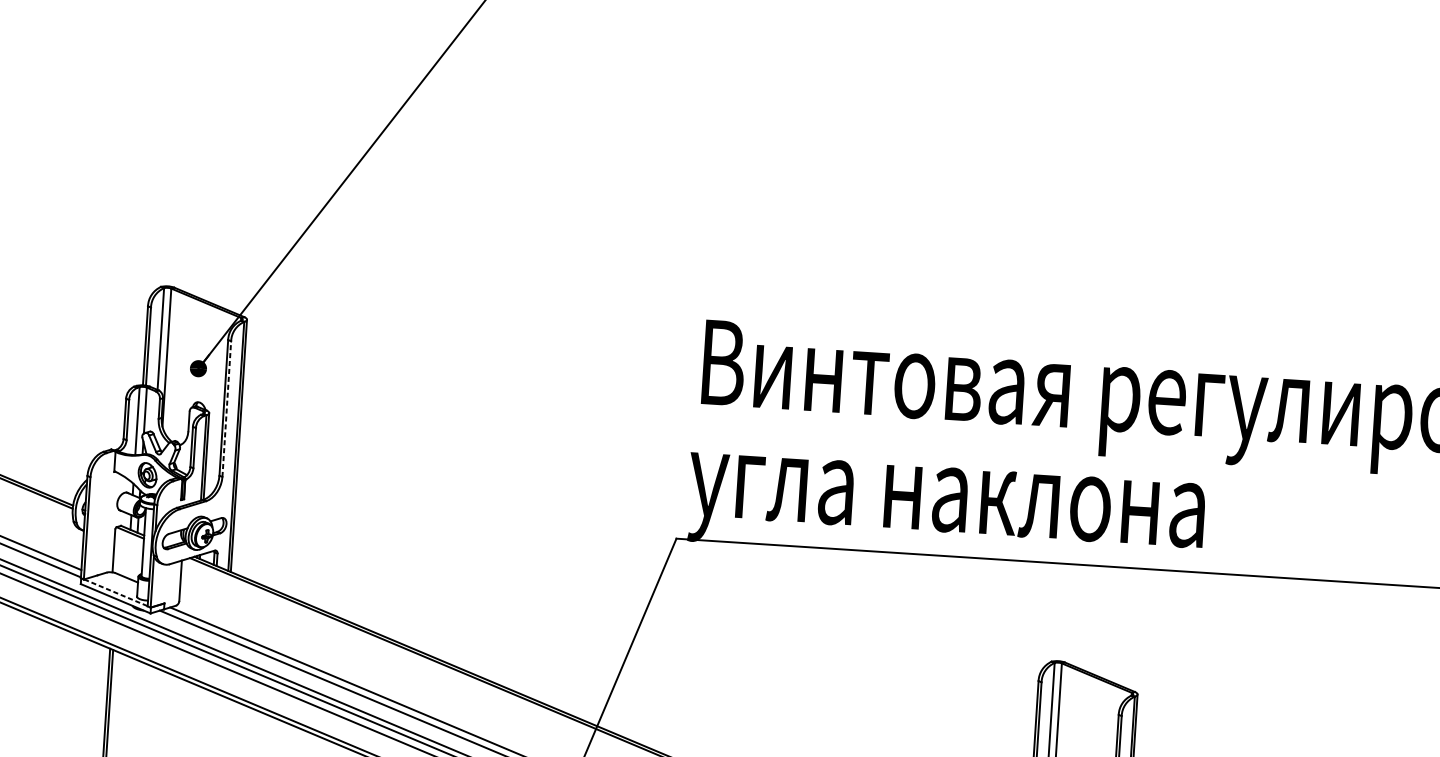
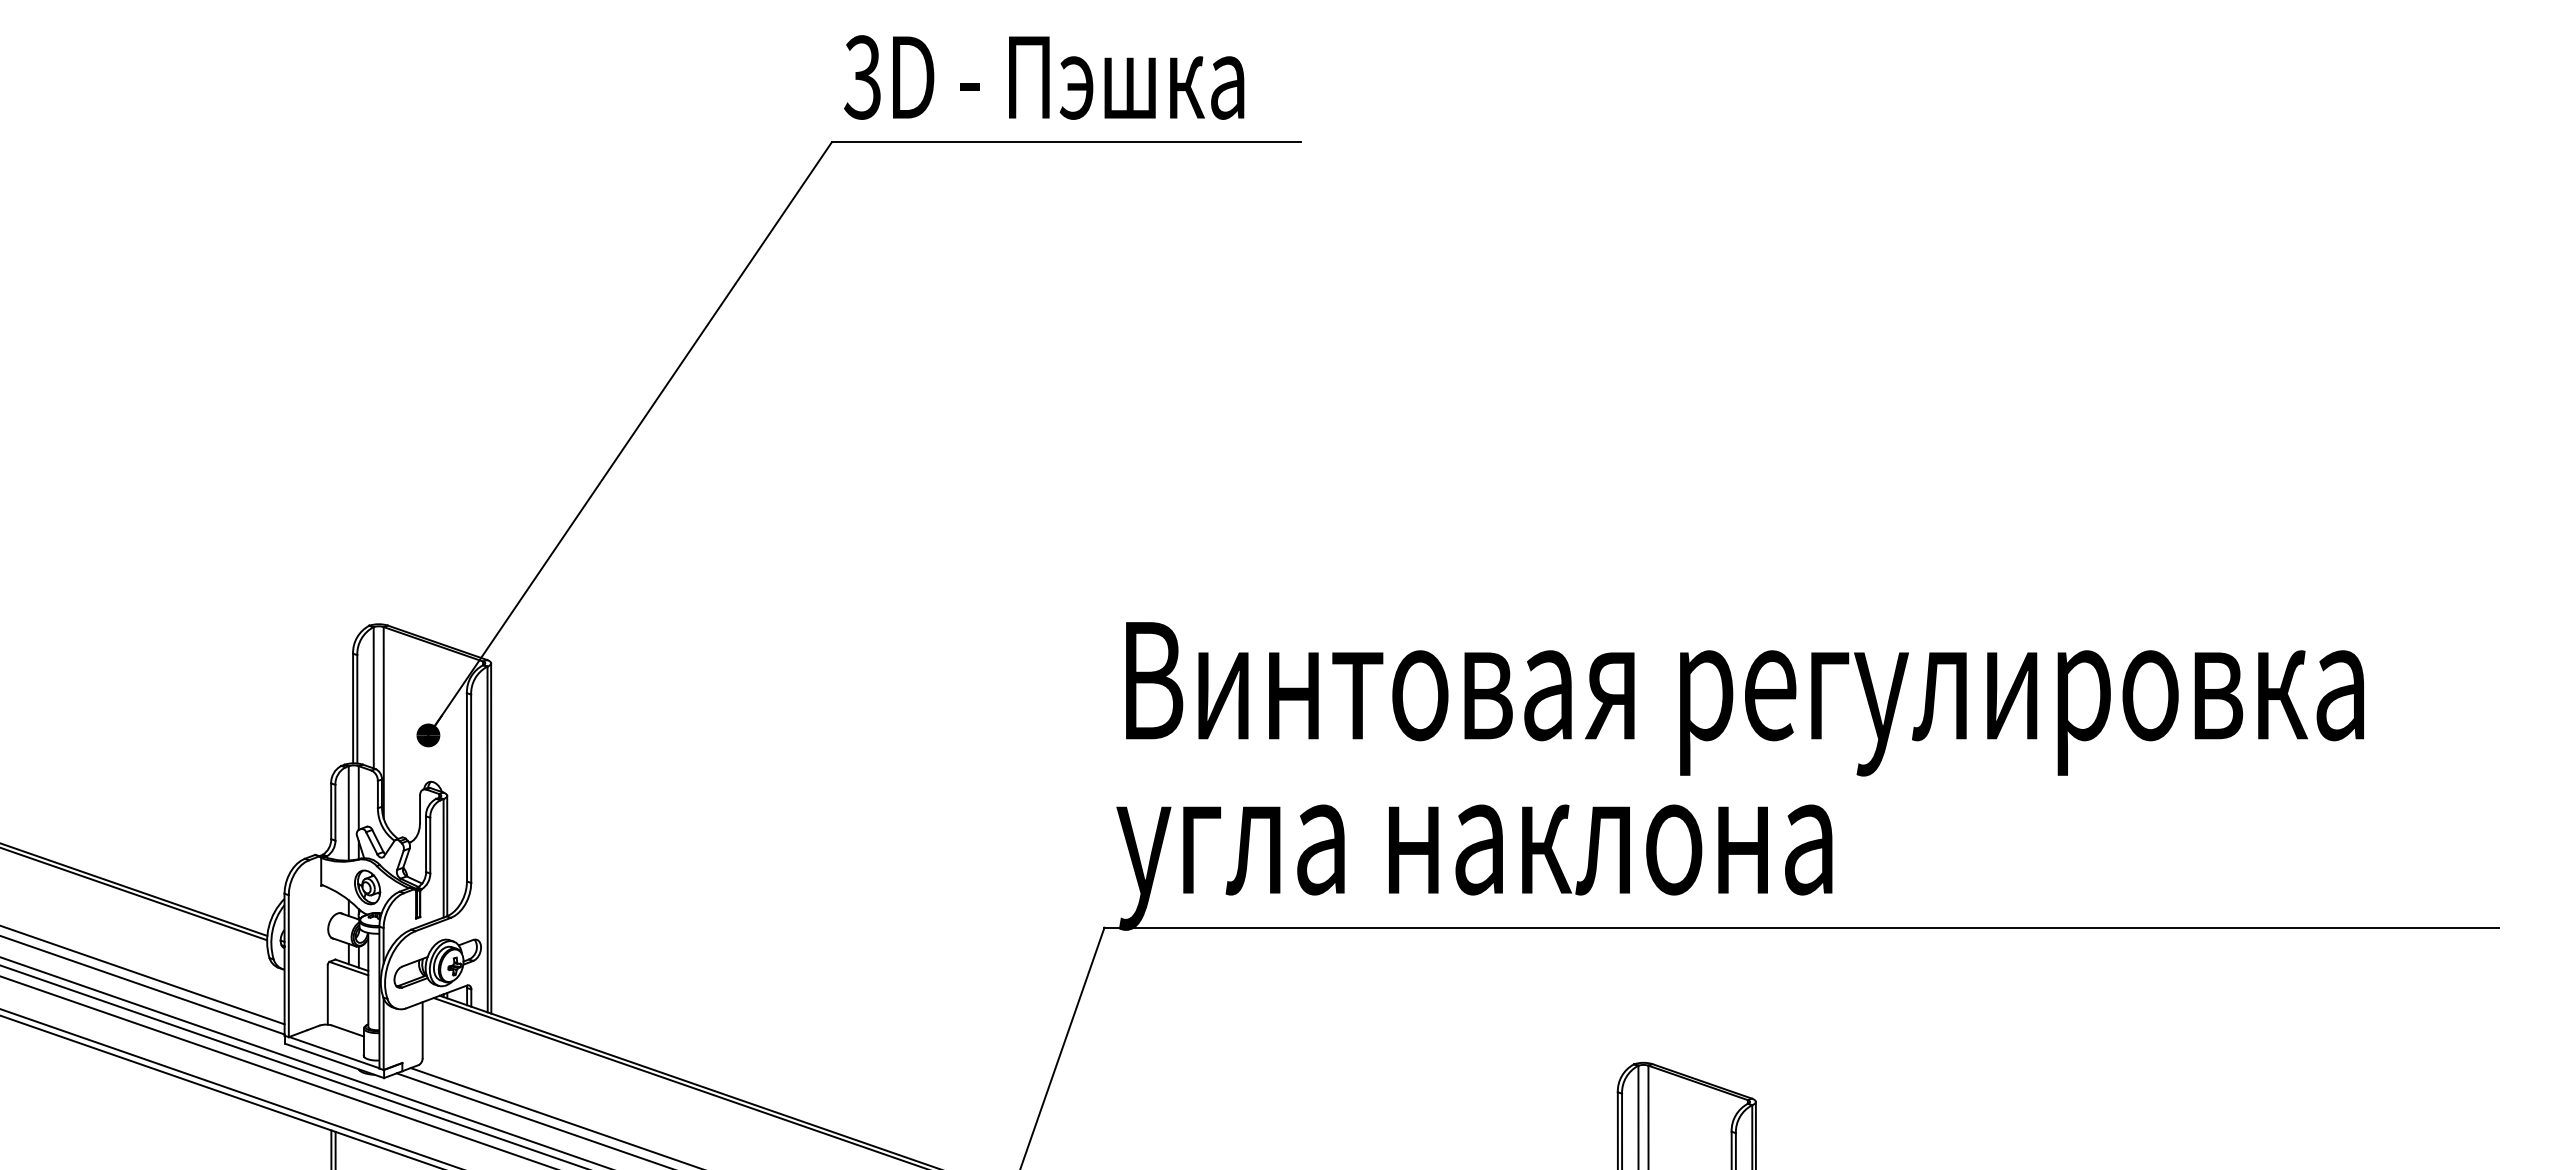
line: (227, 408) -> (471, 788), dashed -> solid
line: (116, 592) -> (334, 1052), dashed -> solid

